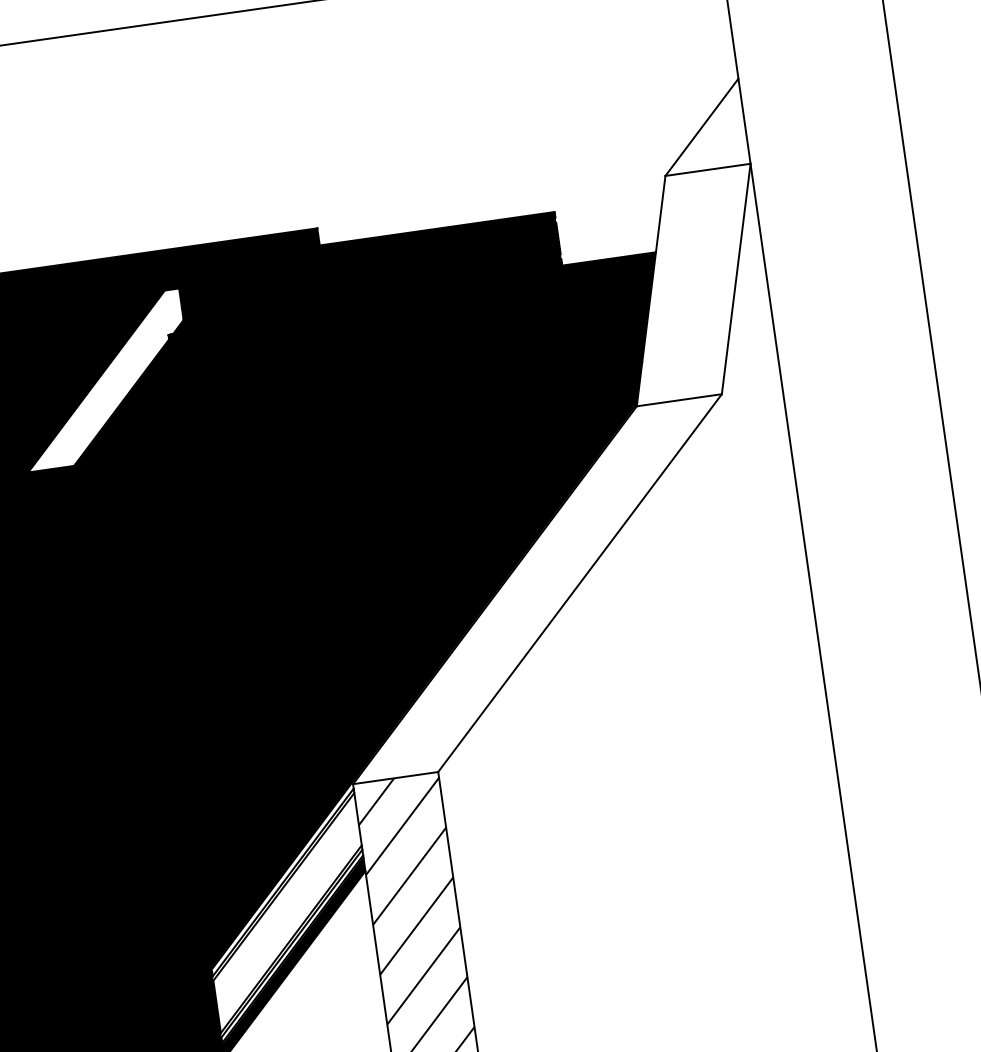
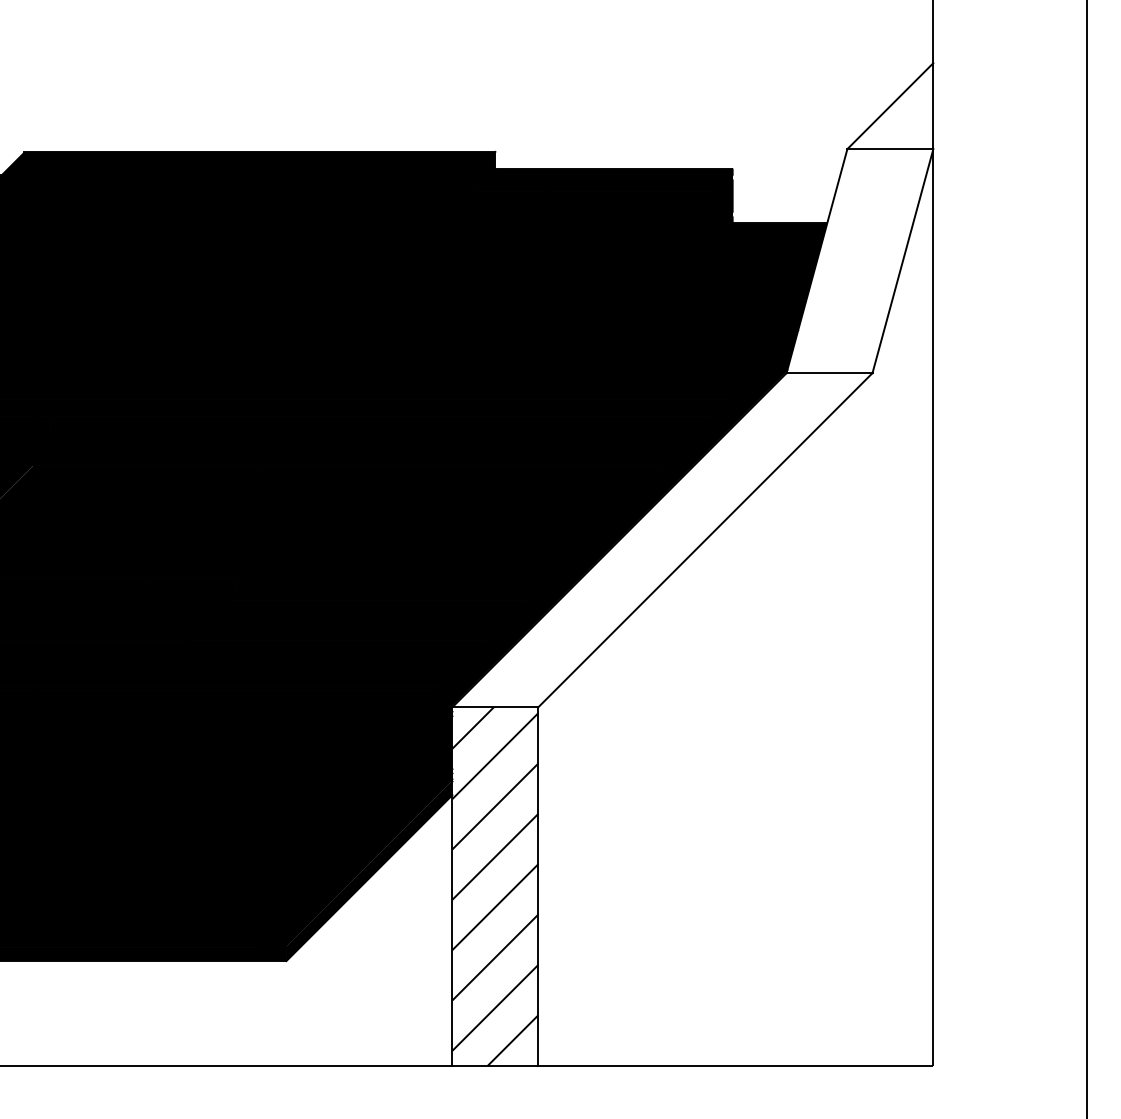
fill: (103, 380) -> (262, 272), added
fill: (286, 912) -> (368, 824), added

